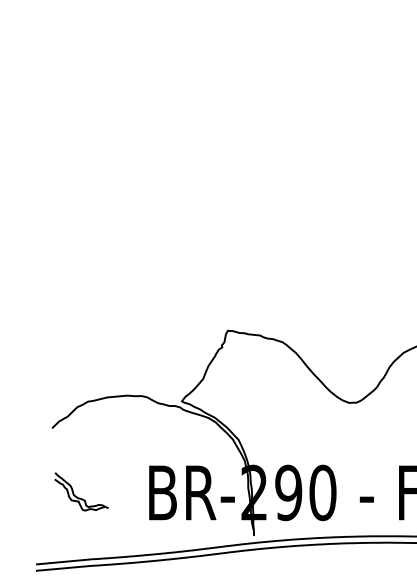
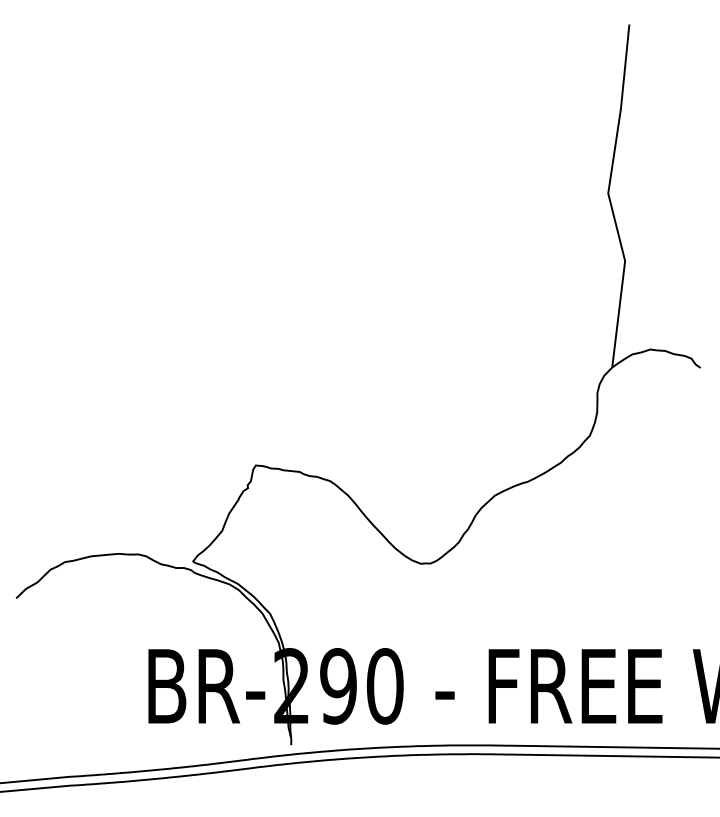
part: (78, 497) -> (52, 692), removed

